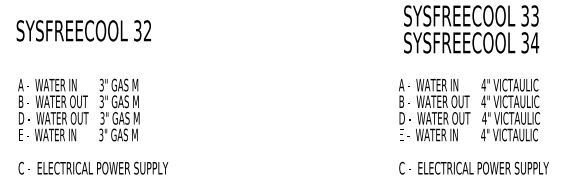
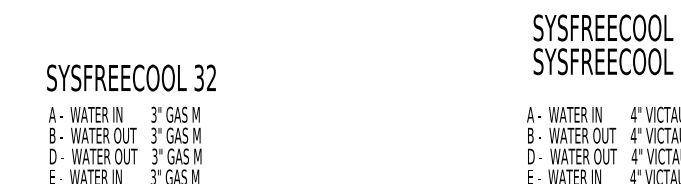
text: (83, 30) -> (131, 77), moved

